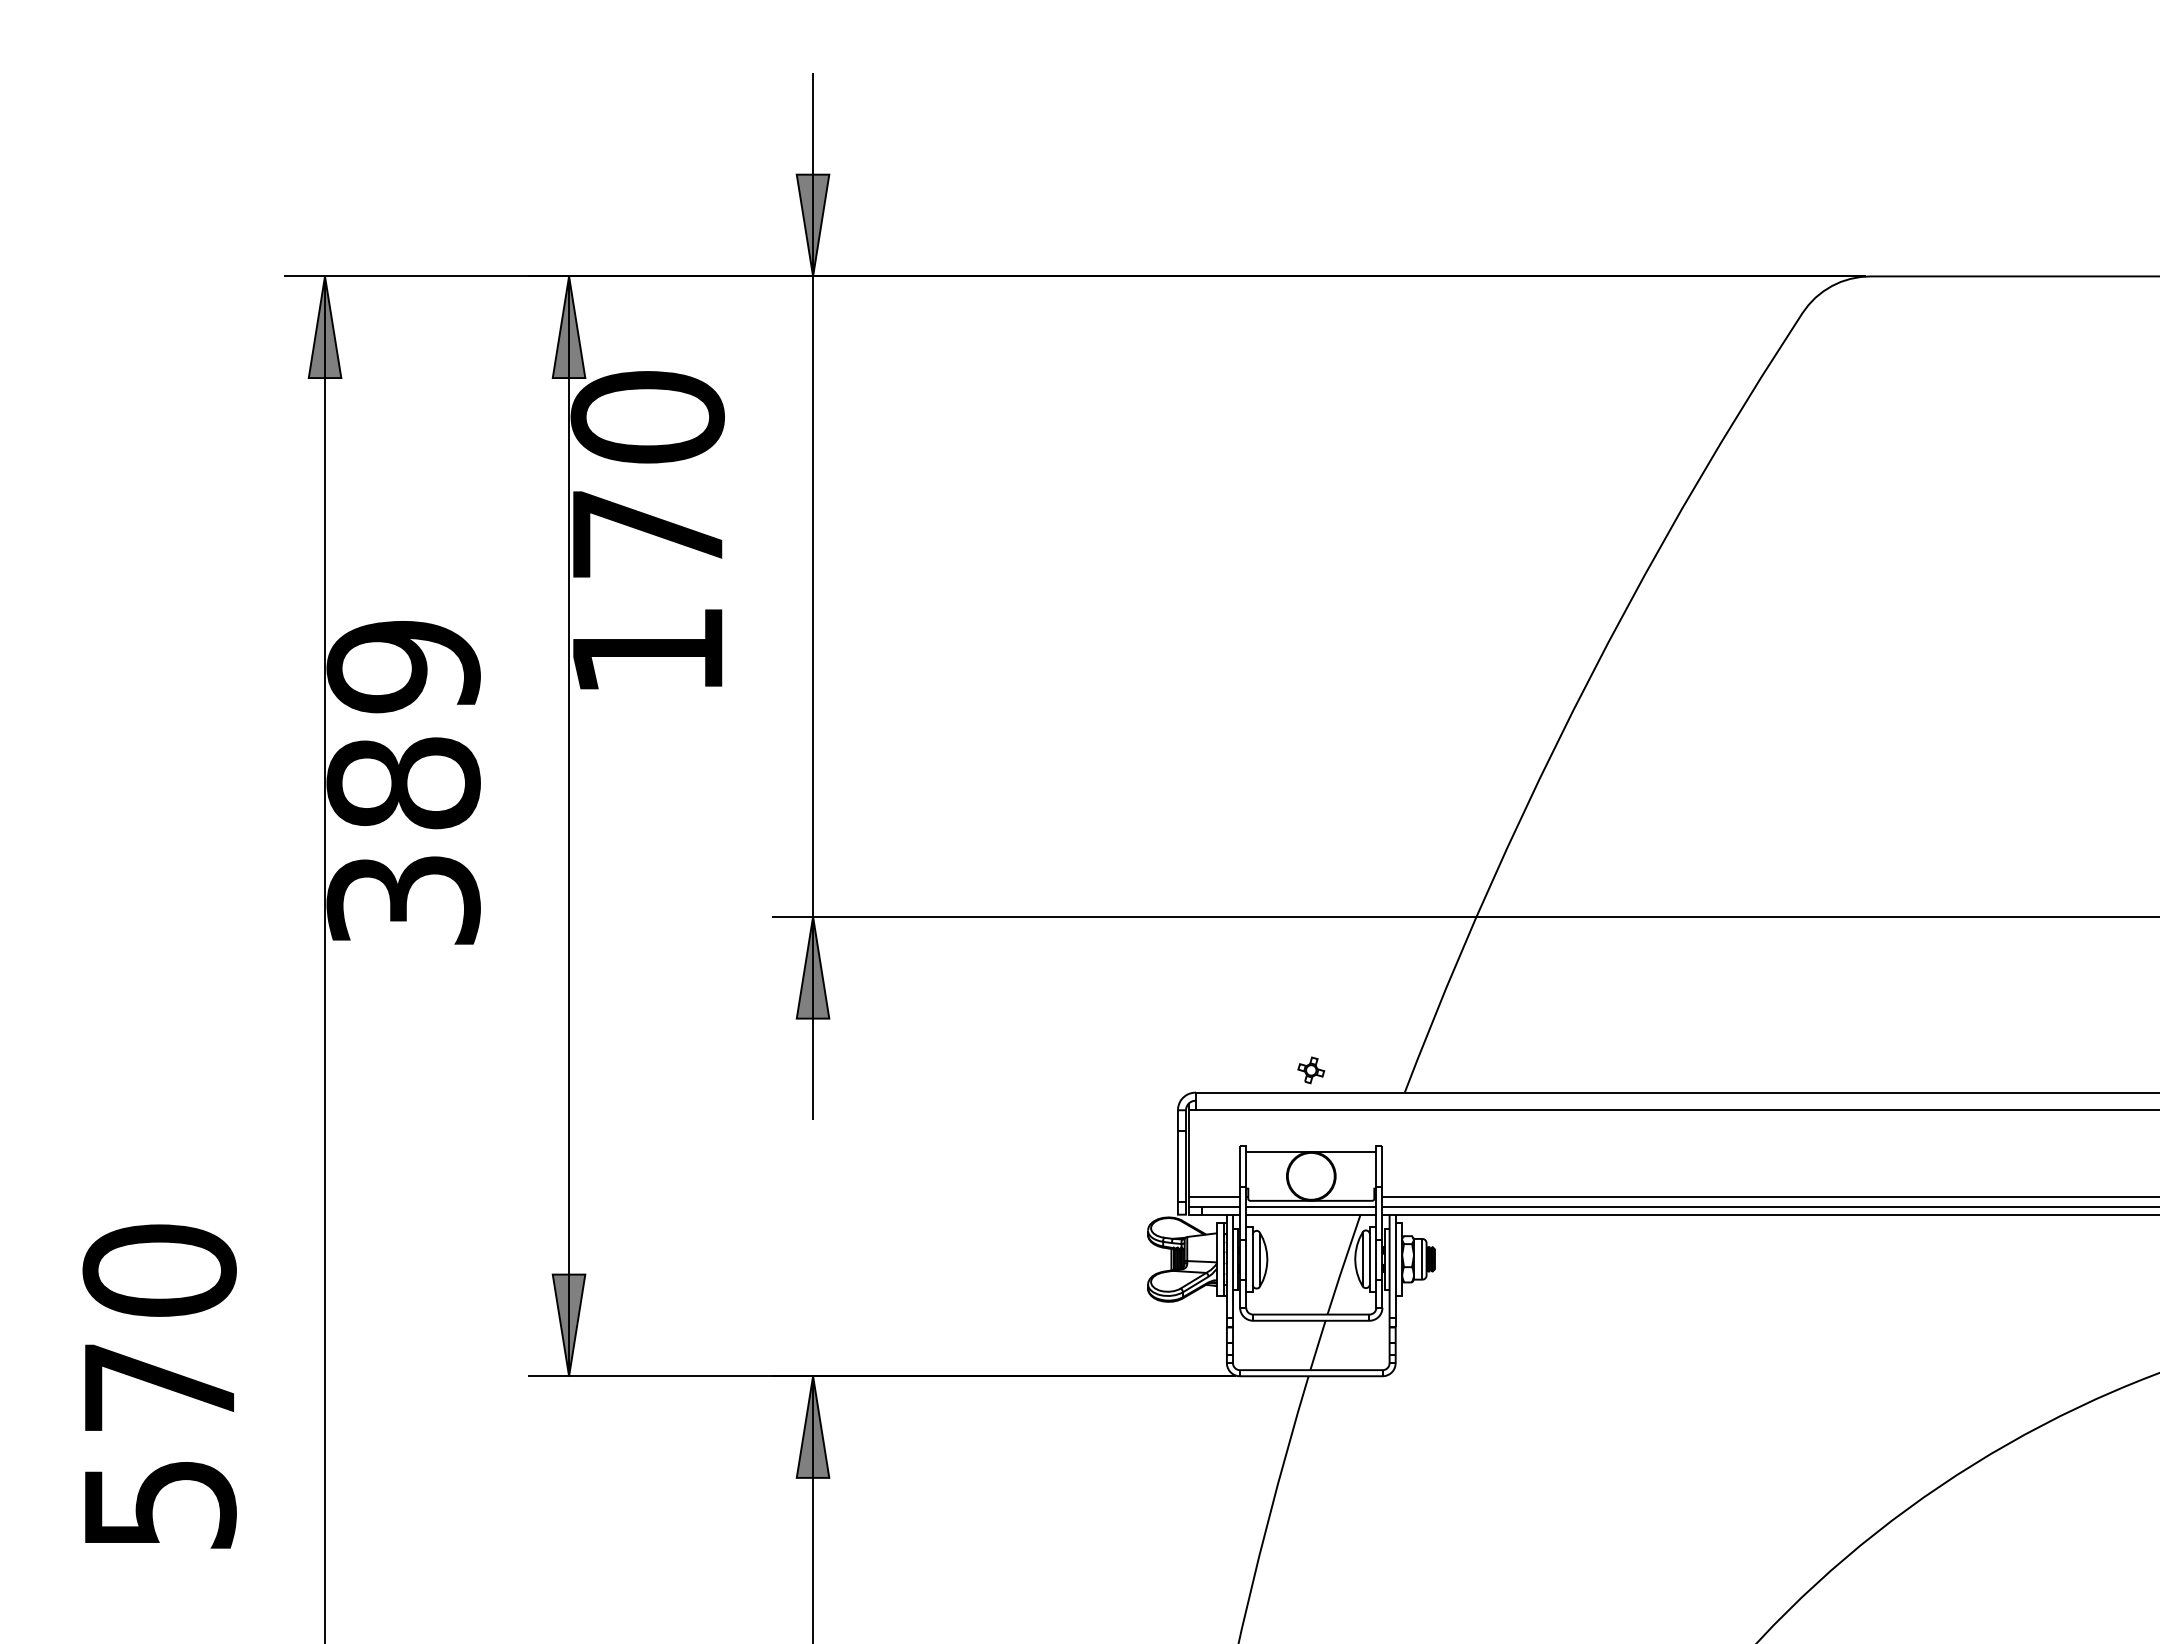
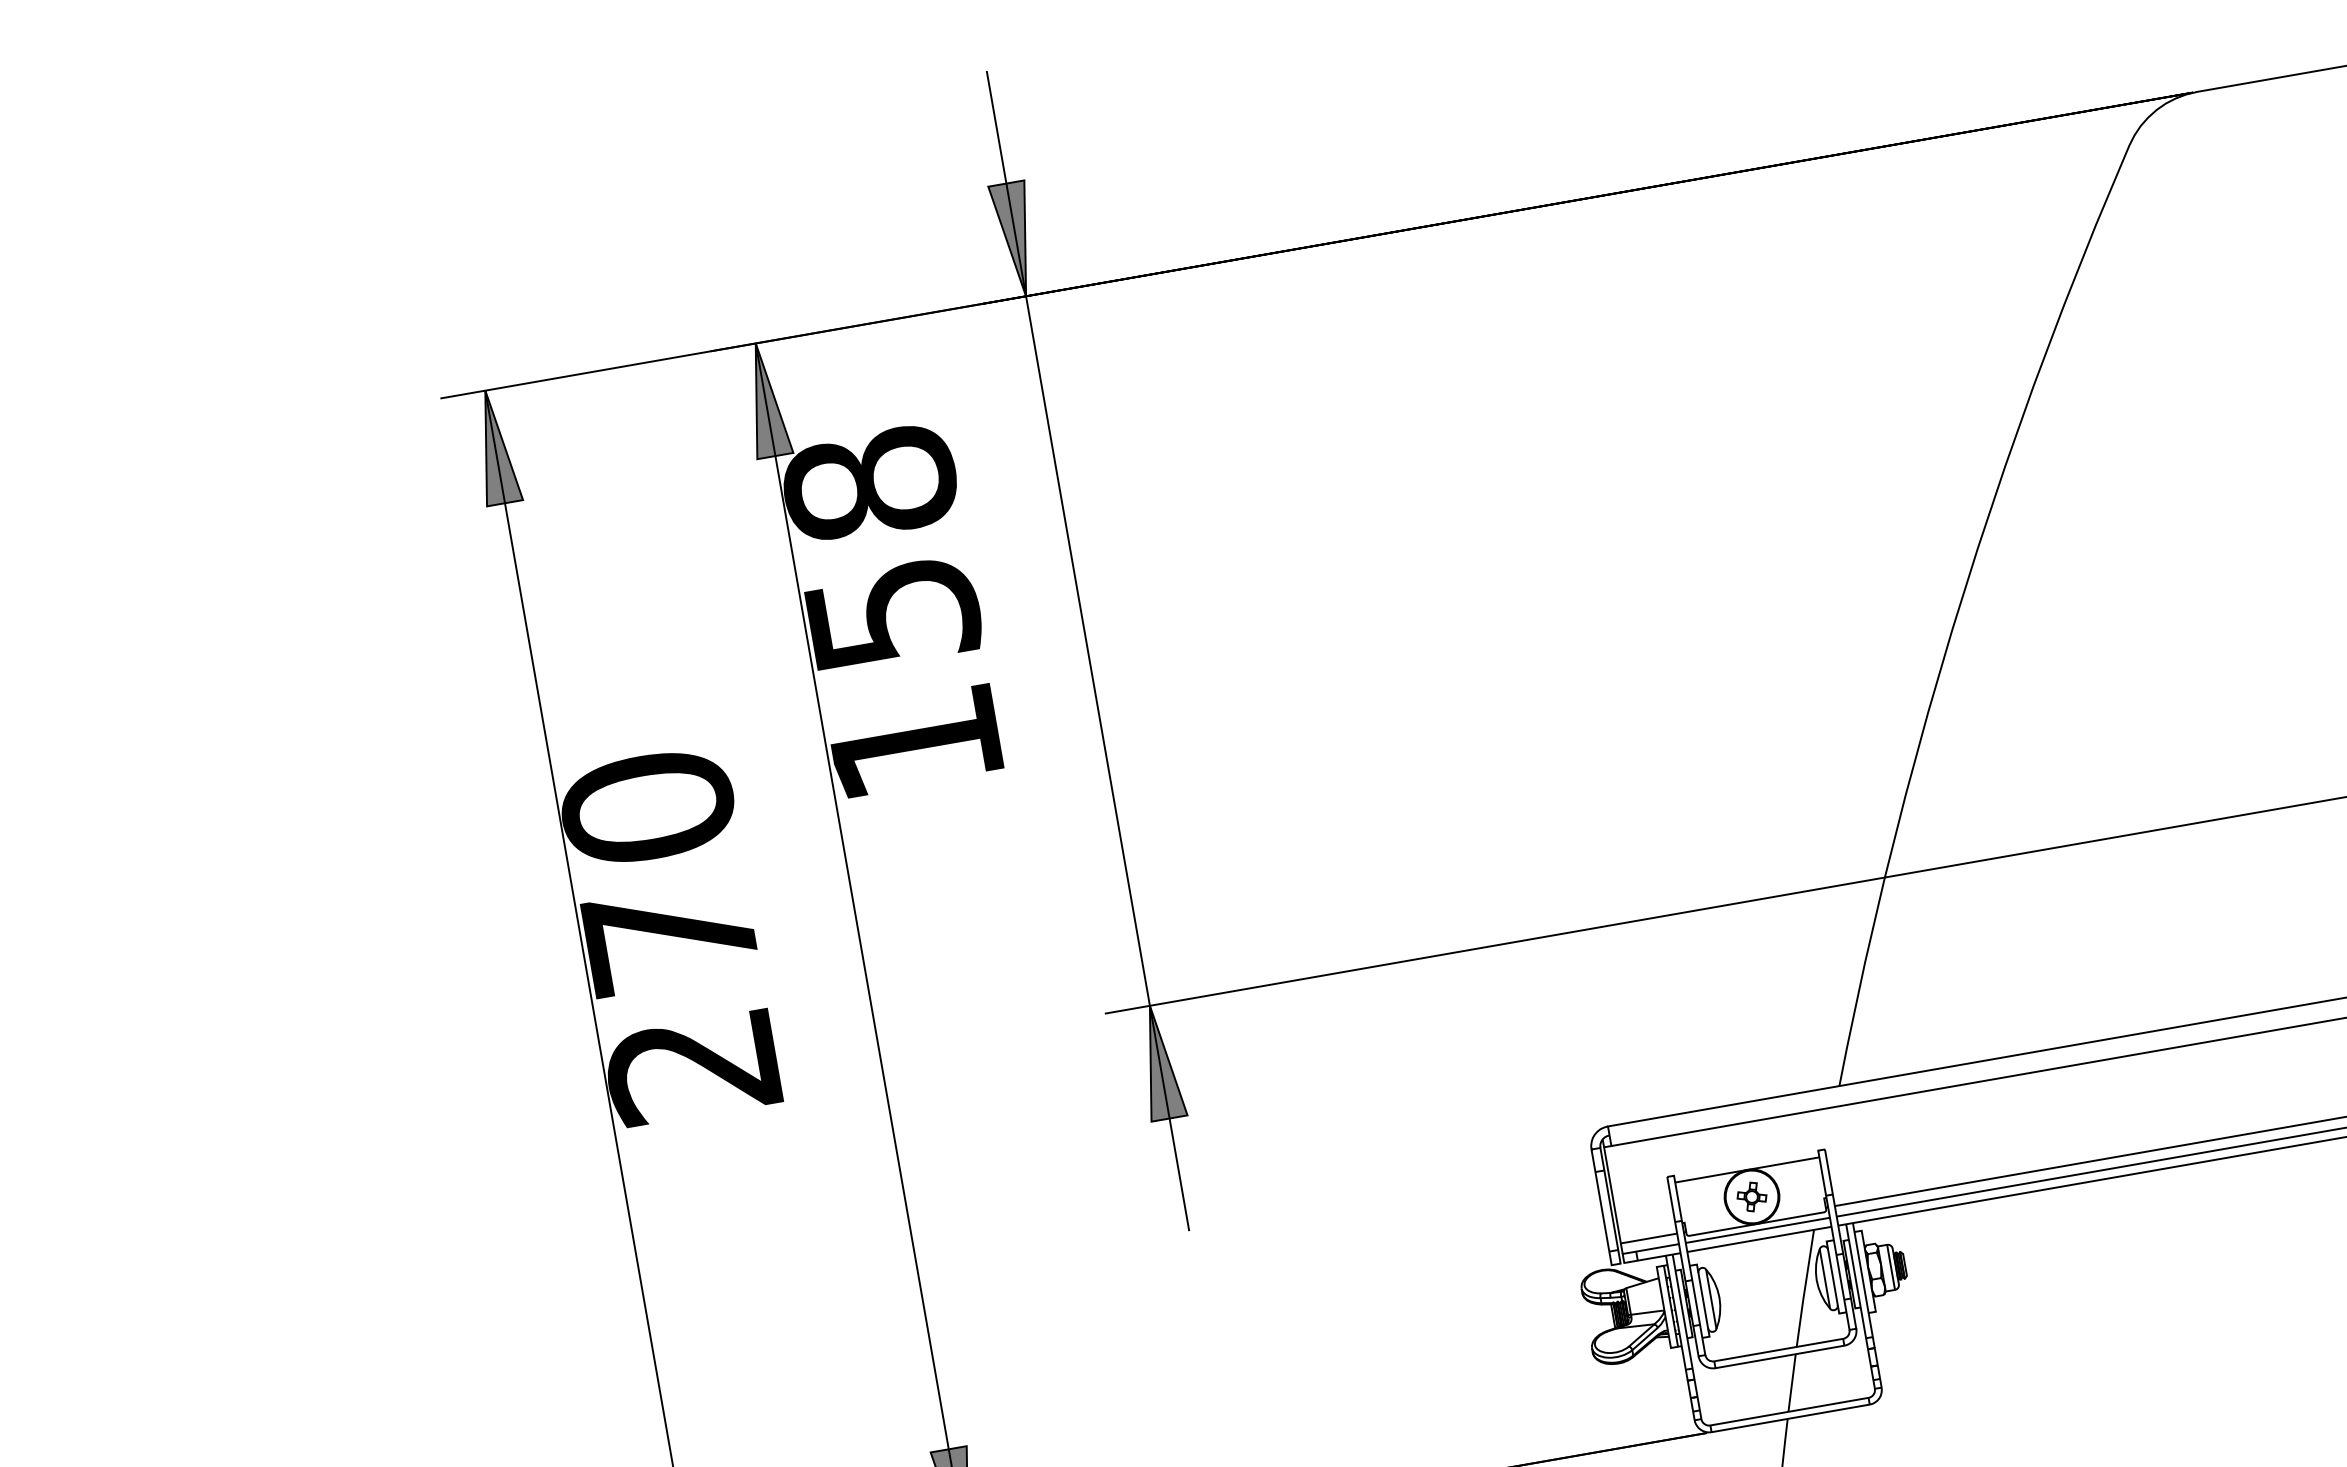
text: (647, 474) -> (880, 547), 170 -> 158
text: (403, 782) -> (670, 936), 389 -> 270
part: (1311, 1070) -> (1752, 1197), moved

